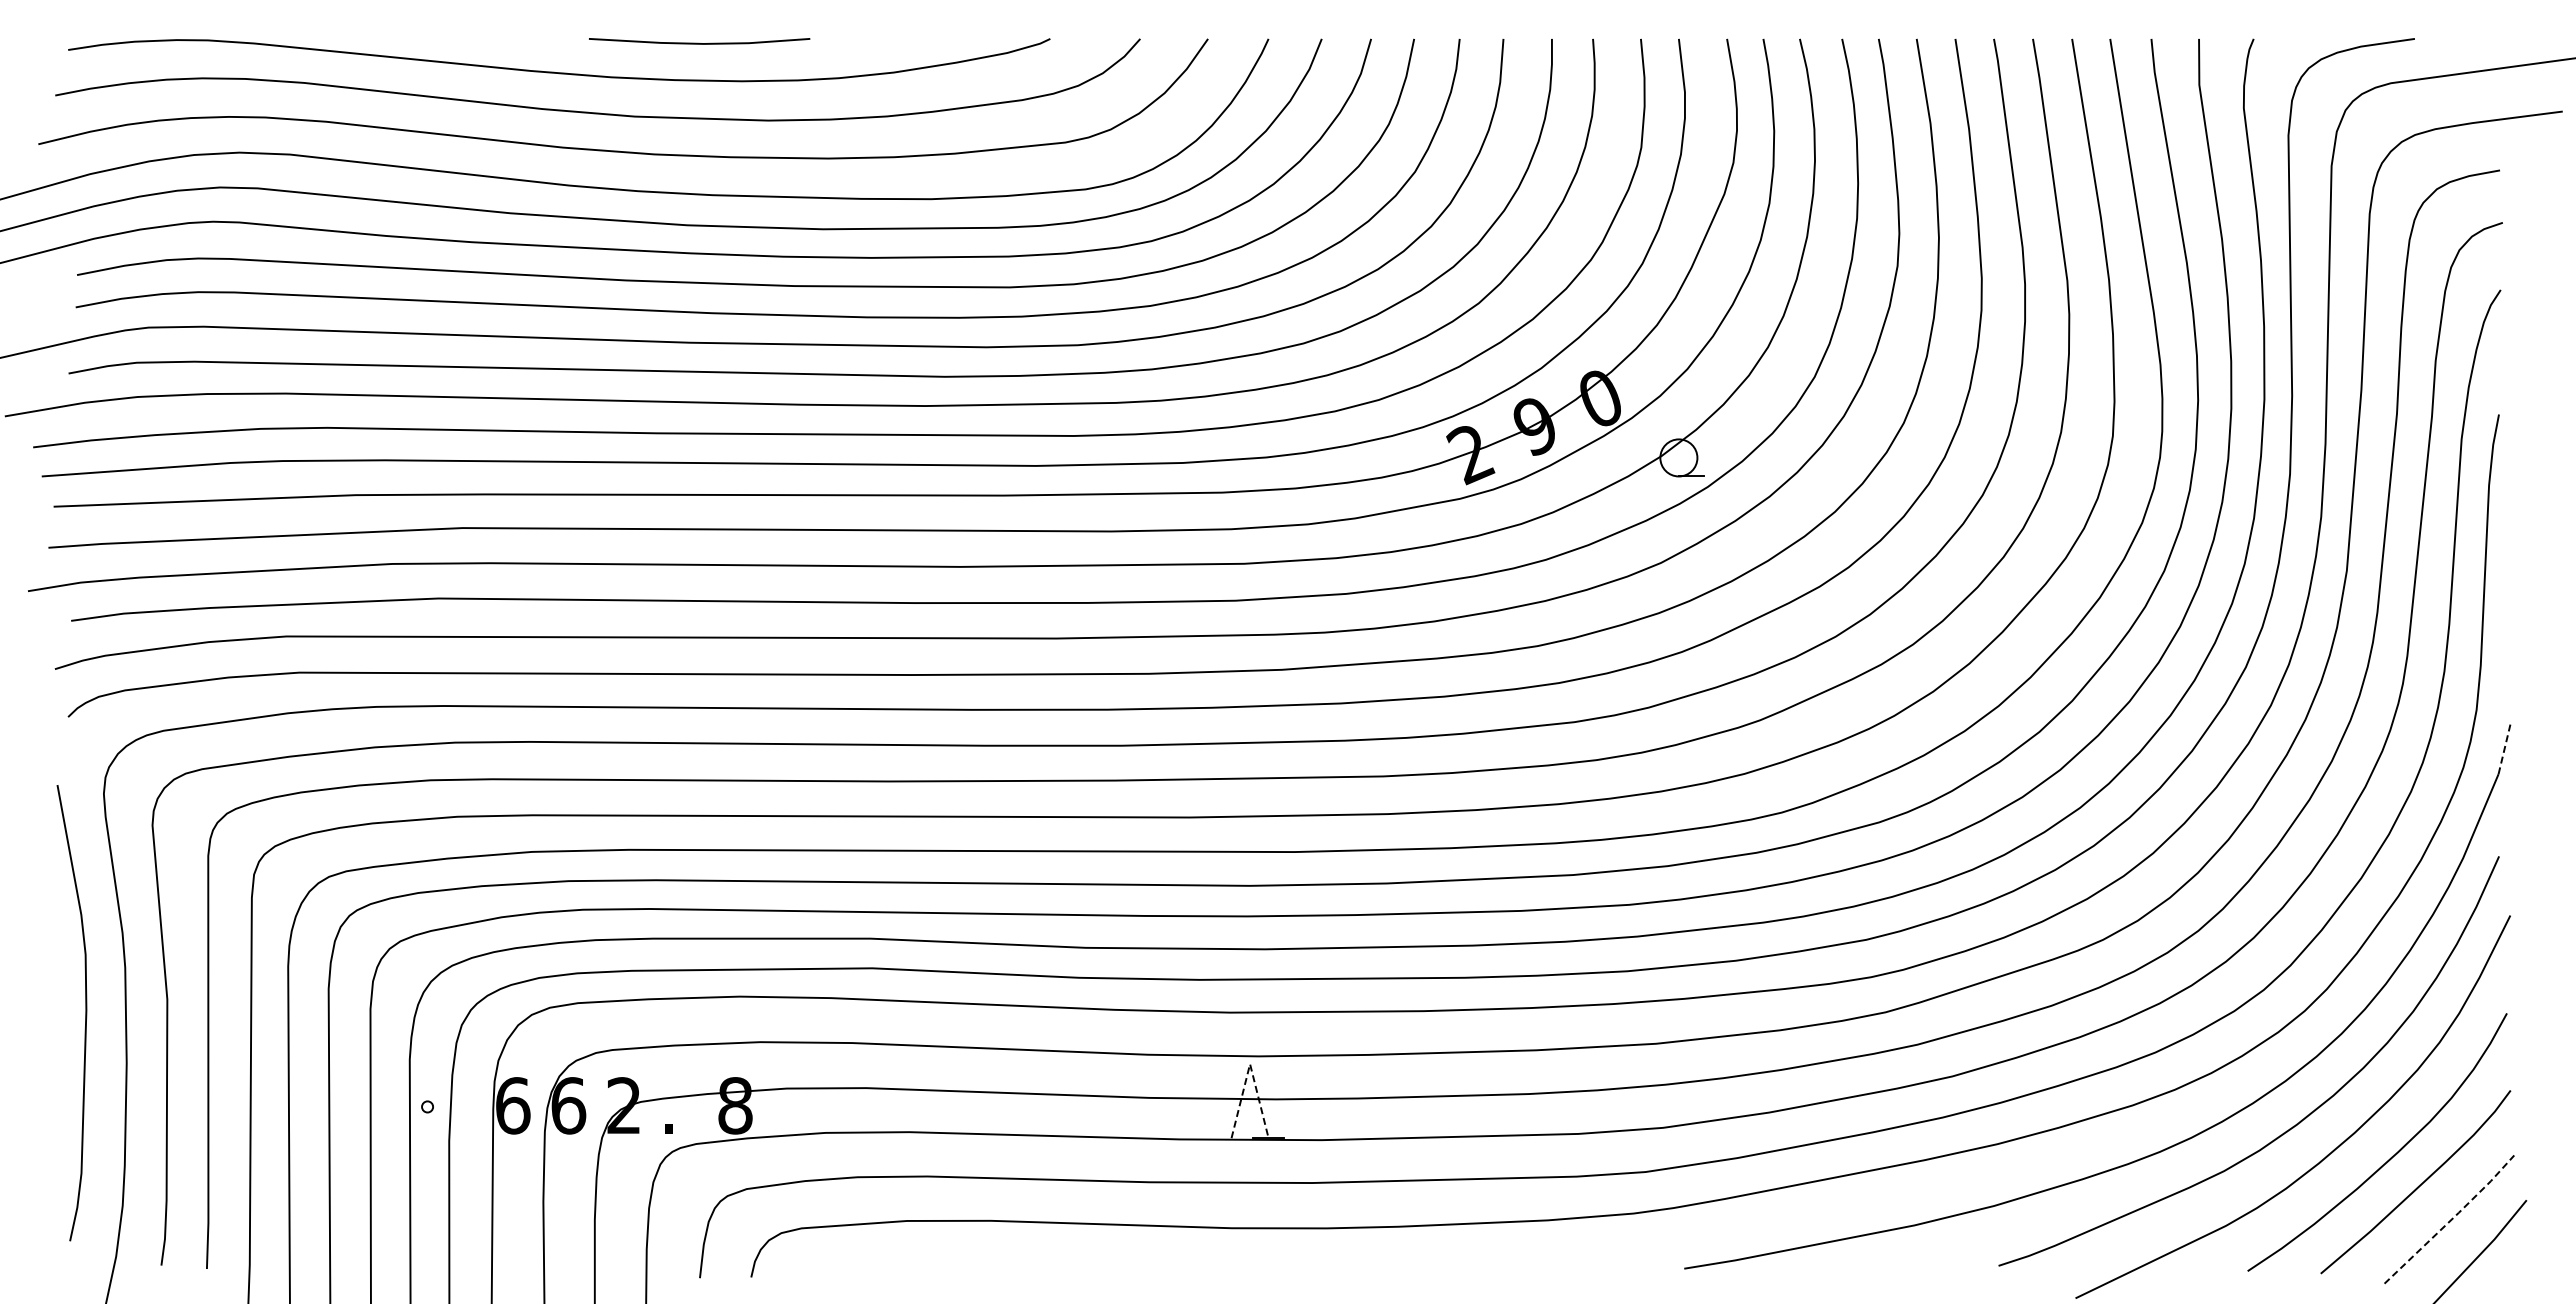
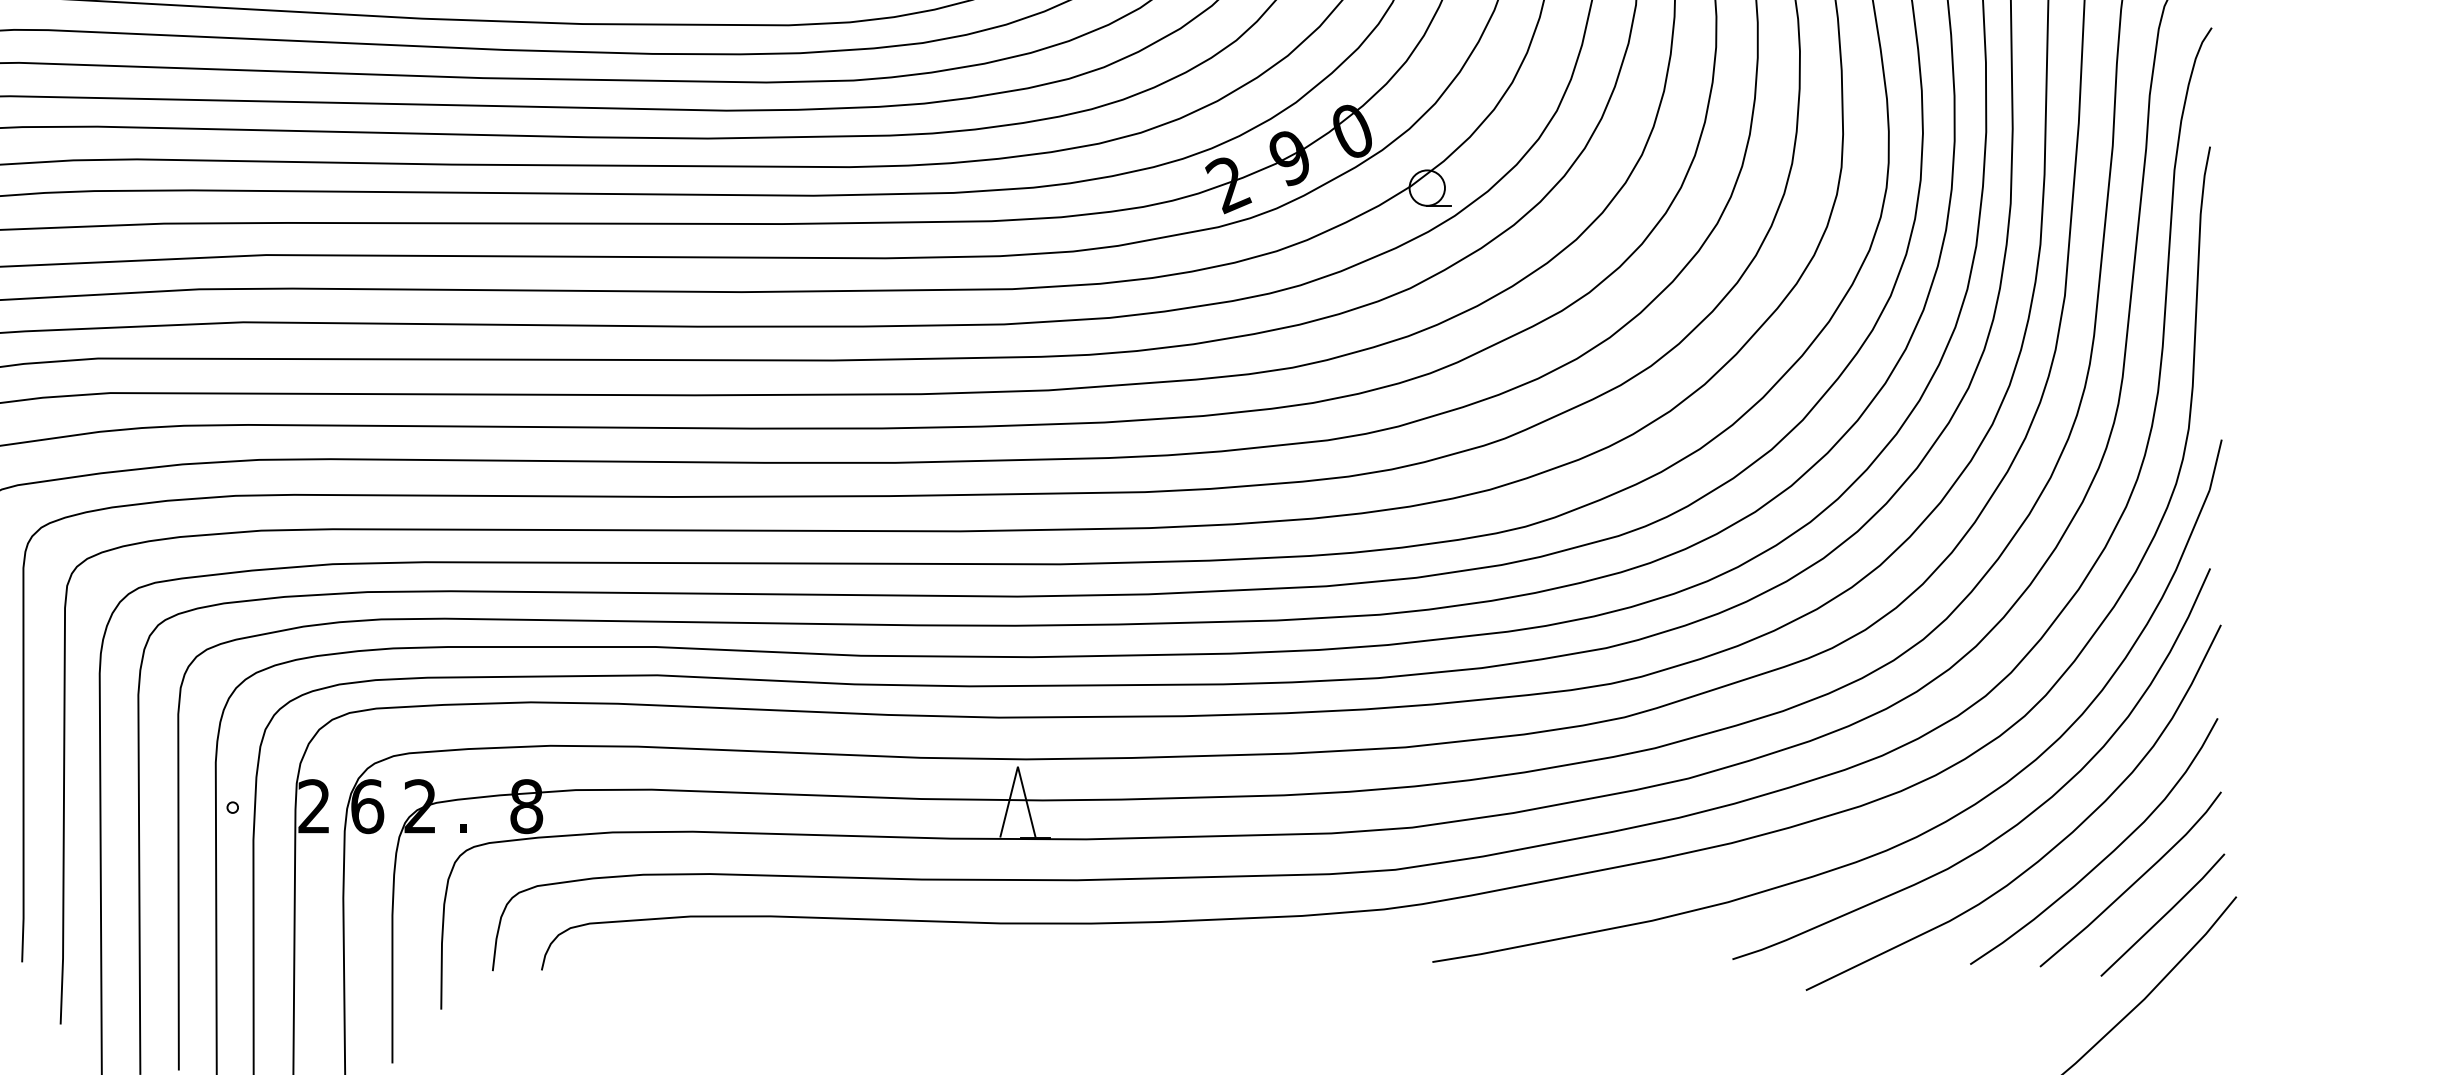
line: (2504, 747) -> (2215, 464), dashed -> solid
line: (1250, 1064) -> (1018, 767), dashed -> solid
text: (513, 1105) -> (314, 806), 6 -> 2
line: (2451, 1219) -> (2164, 915), dashed -> solid

